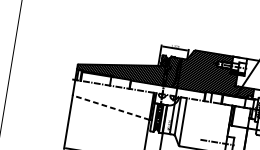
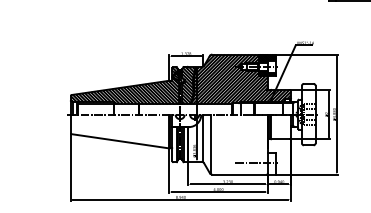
hatch: (239, 60) -> (267, 58), added
line: (111, 107) -> (120, 141), dashed -> solid

